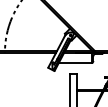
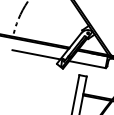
line: (28, 63) -> (36, 55), added

